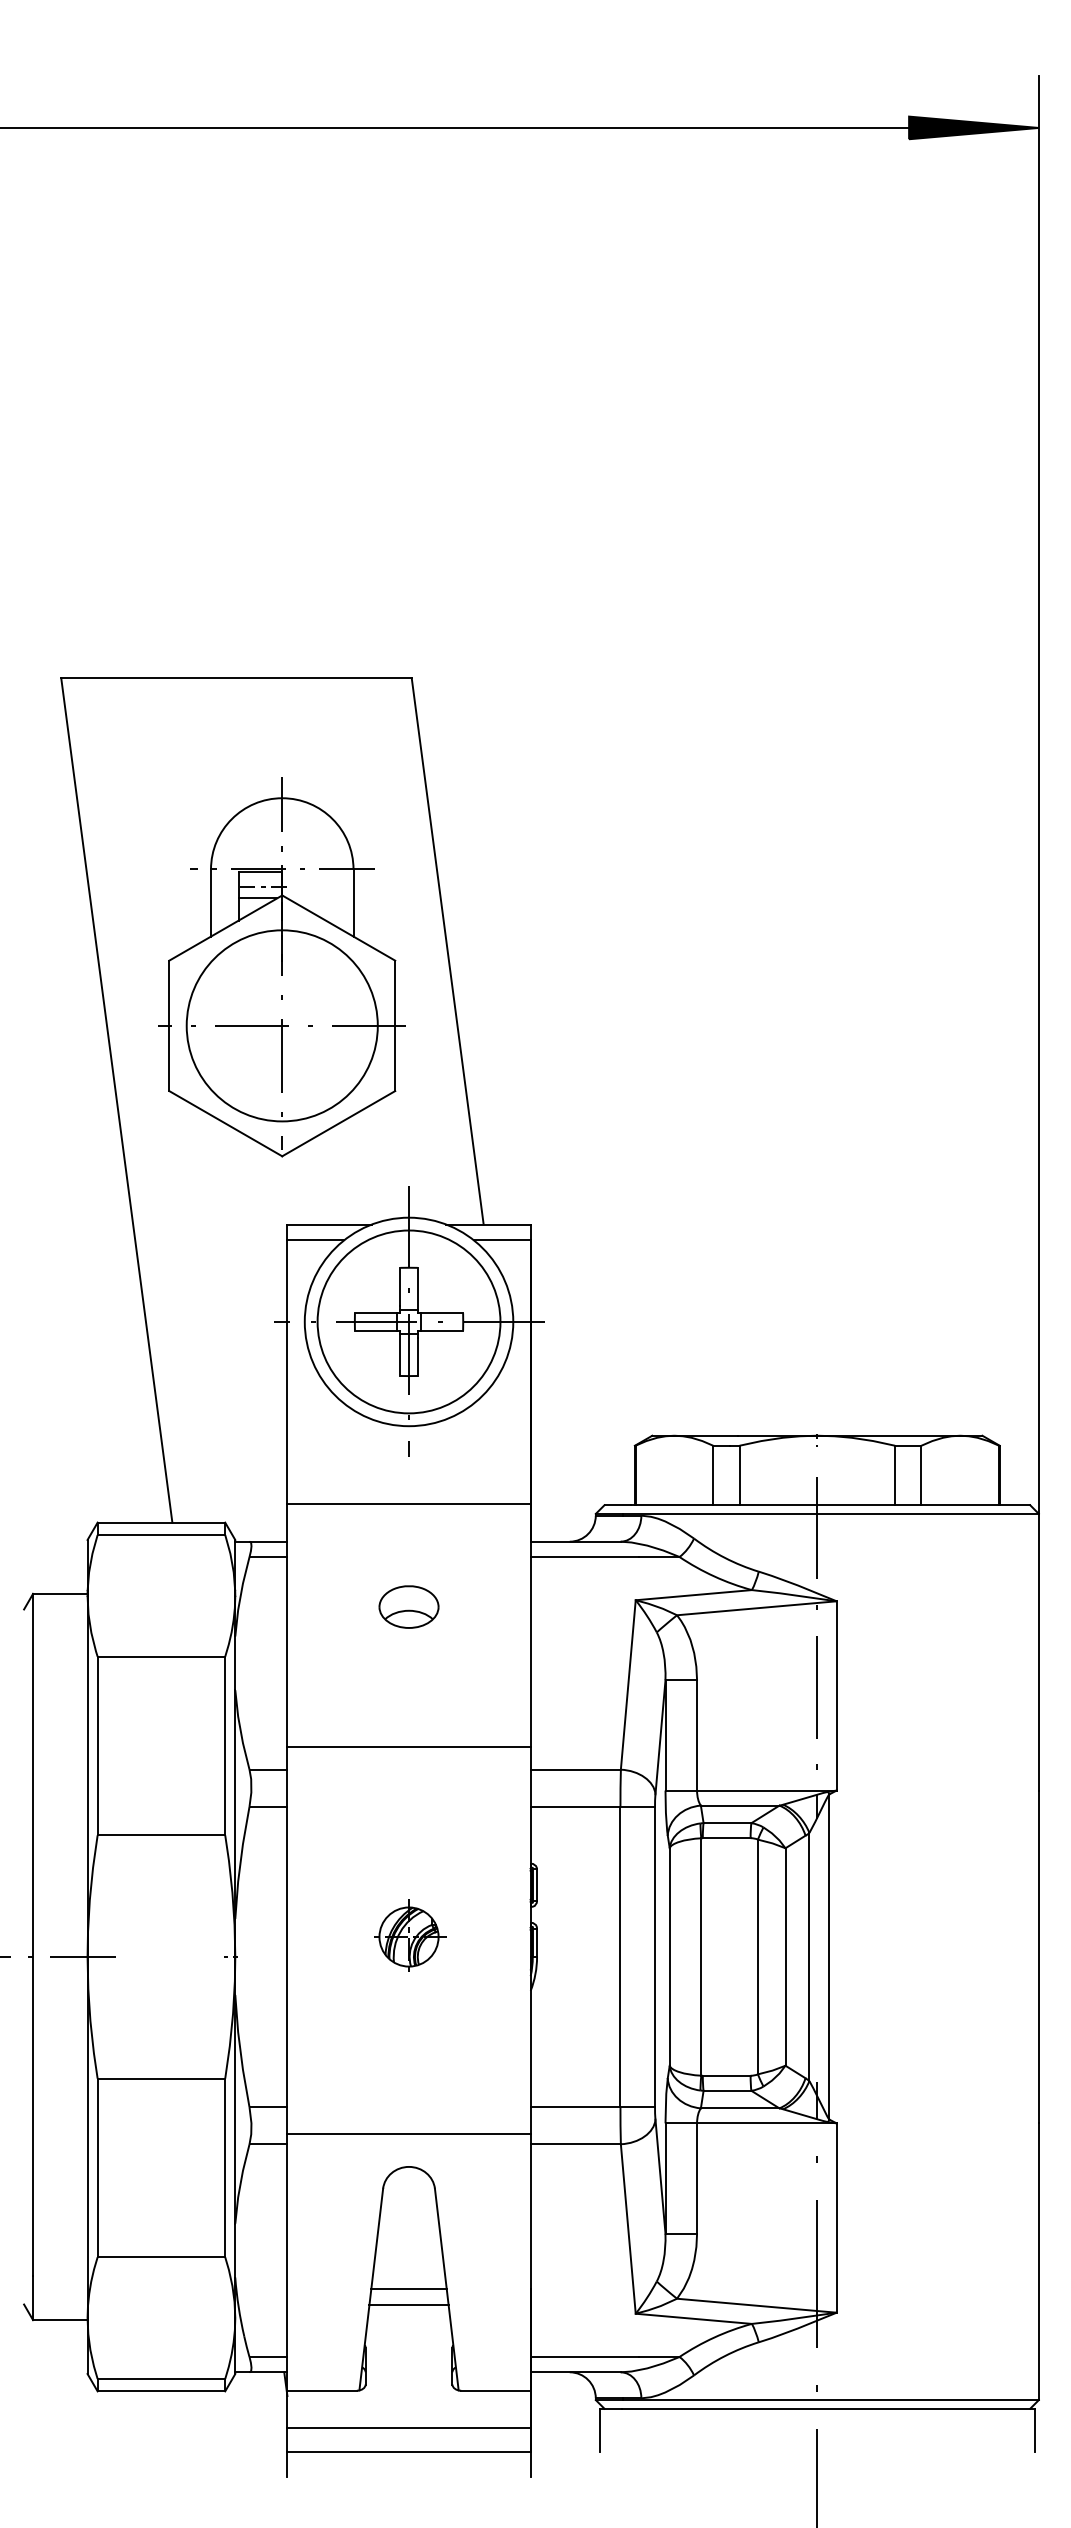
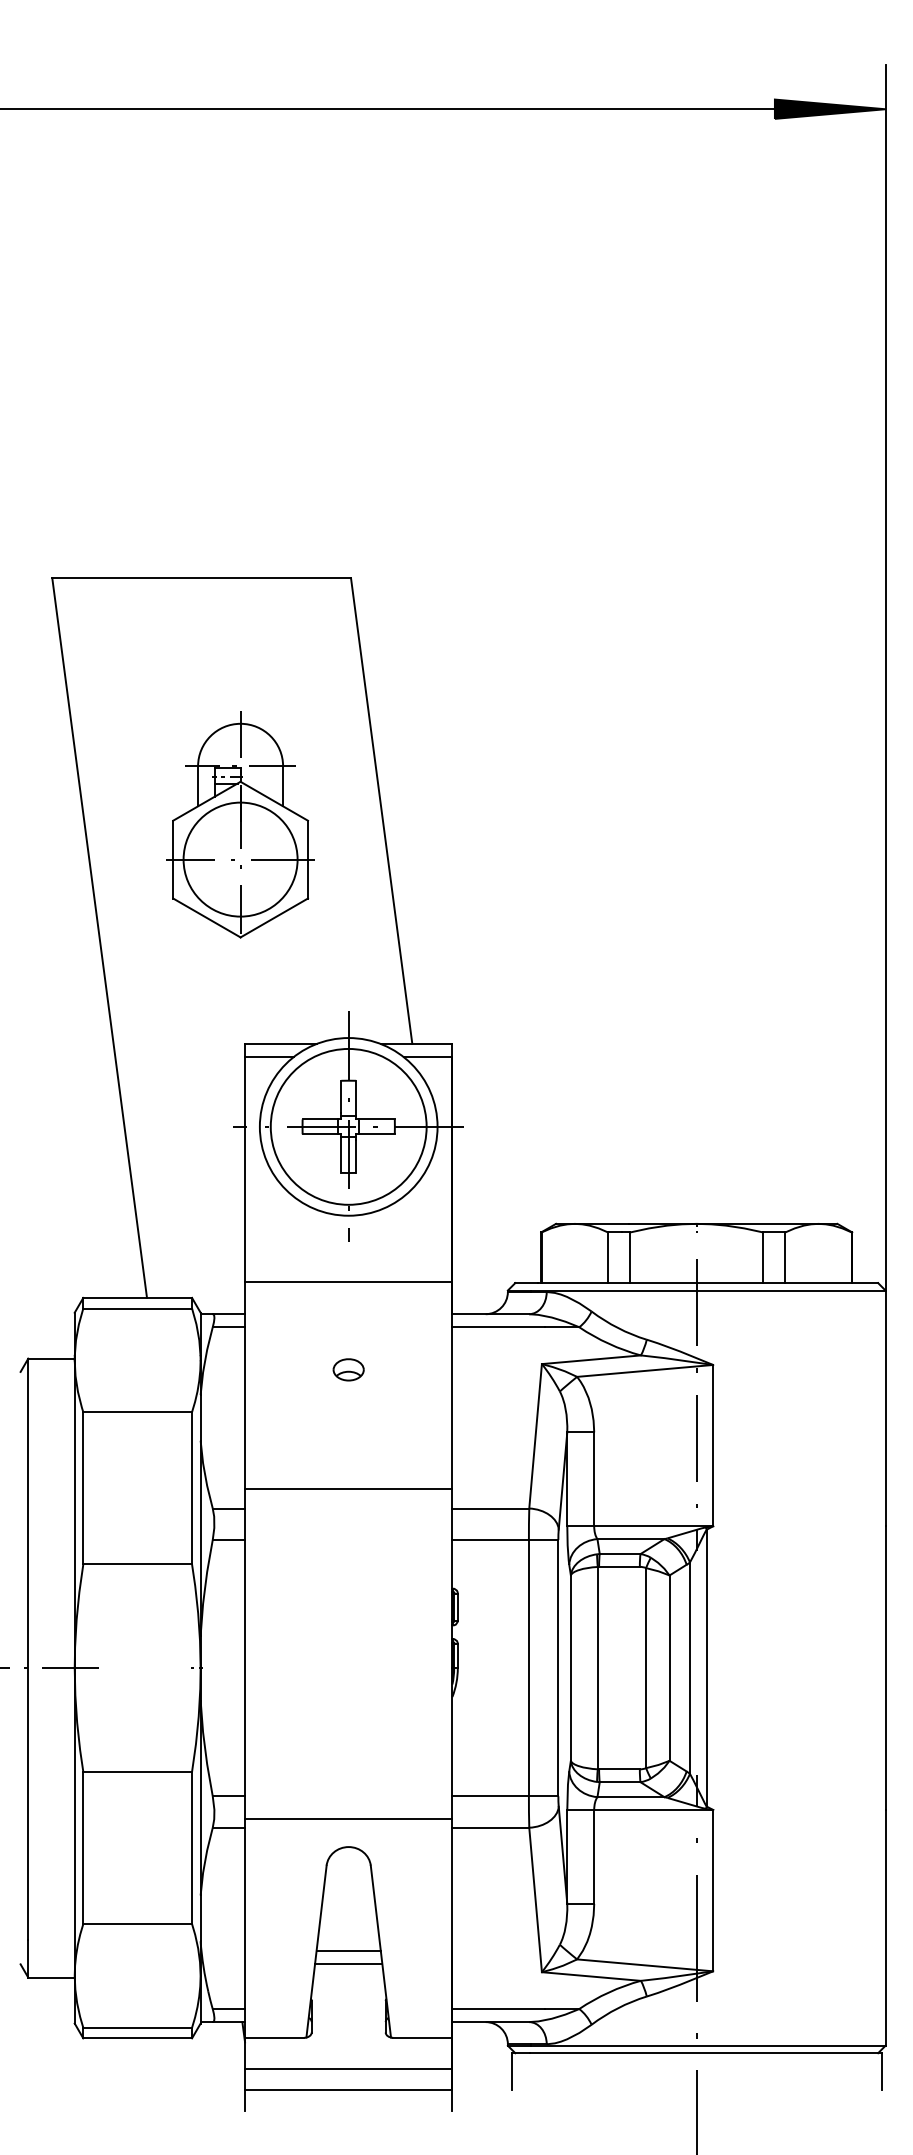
part: (281, 967) -> (240, 824), size x0.7
part: (408, 1606) -> (348, 1369), size x0.6
part: (410, 1935) -> (349, 1649), removed

